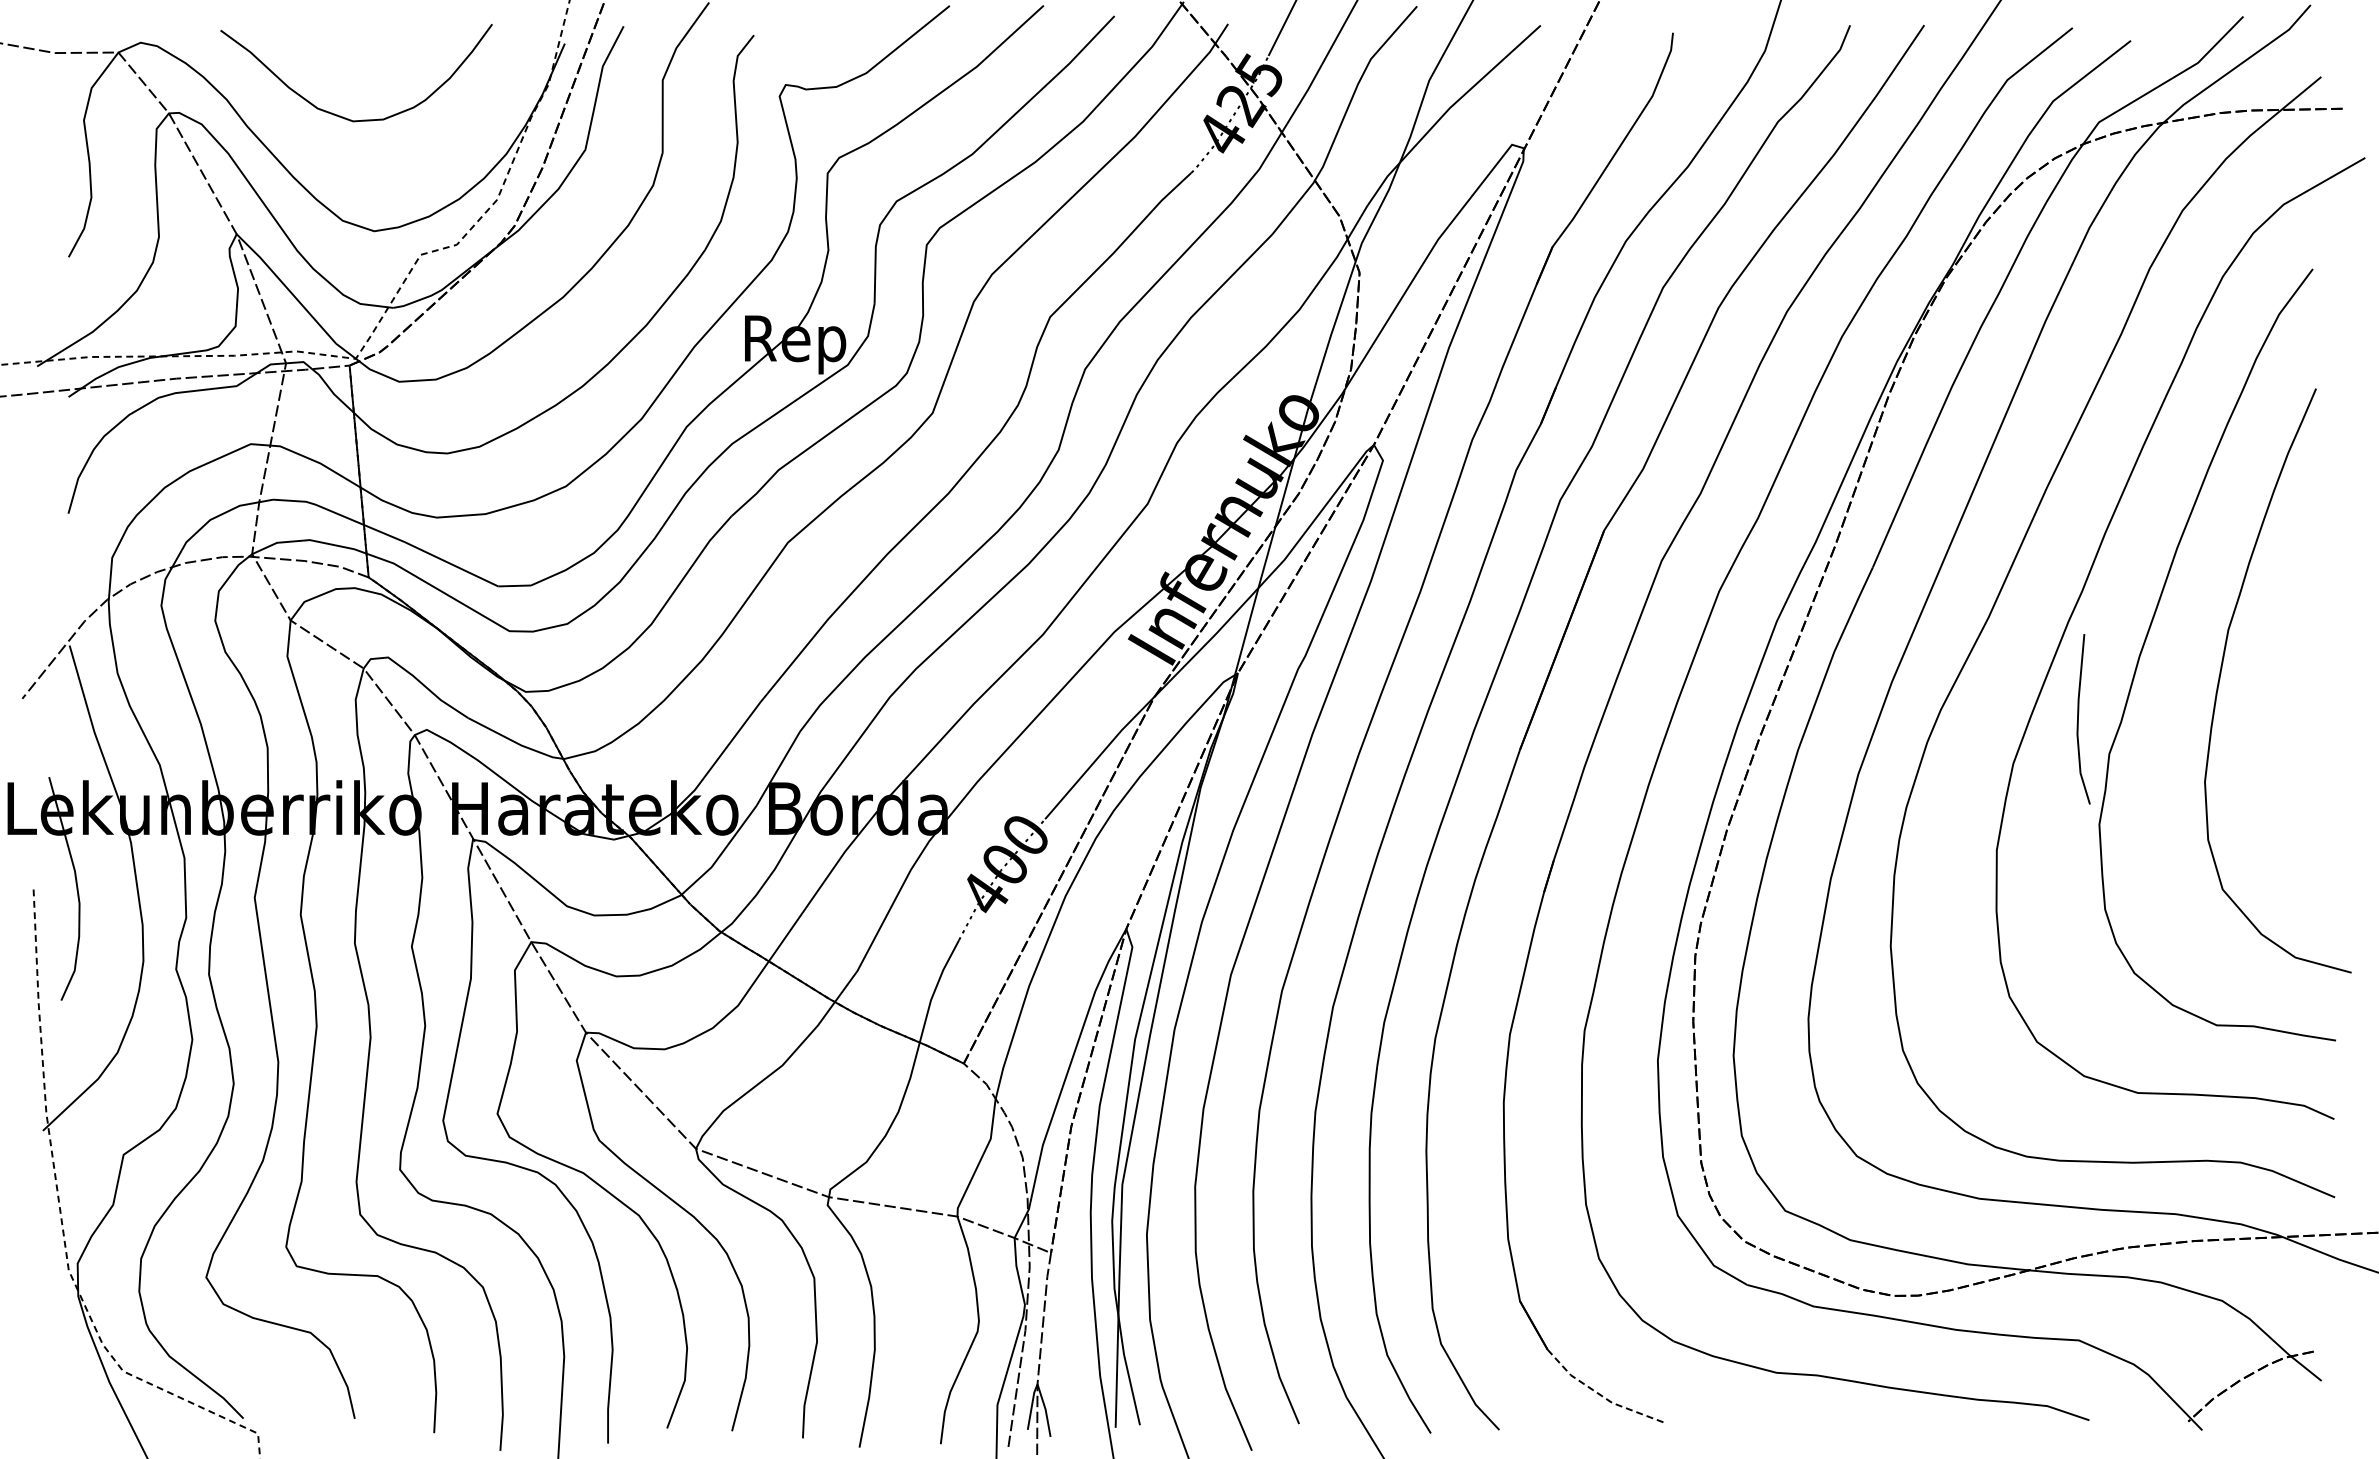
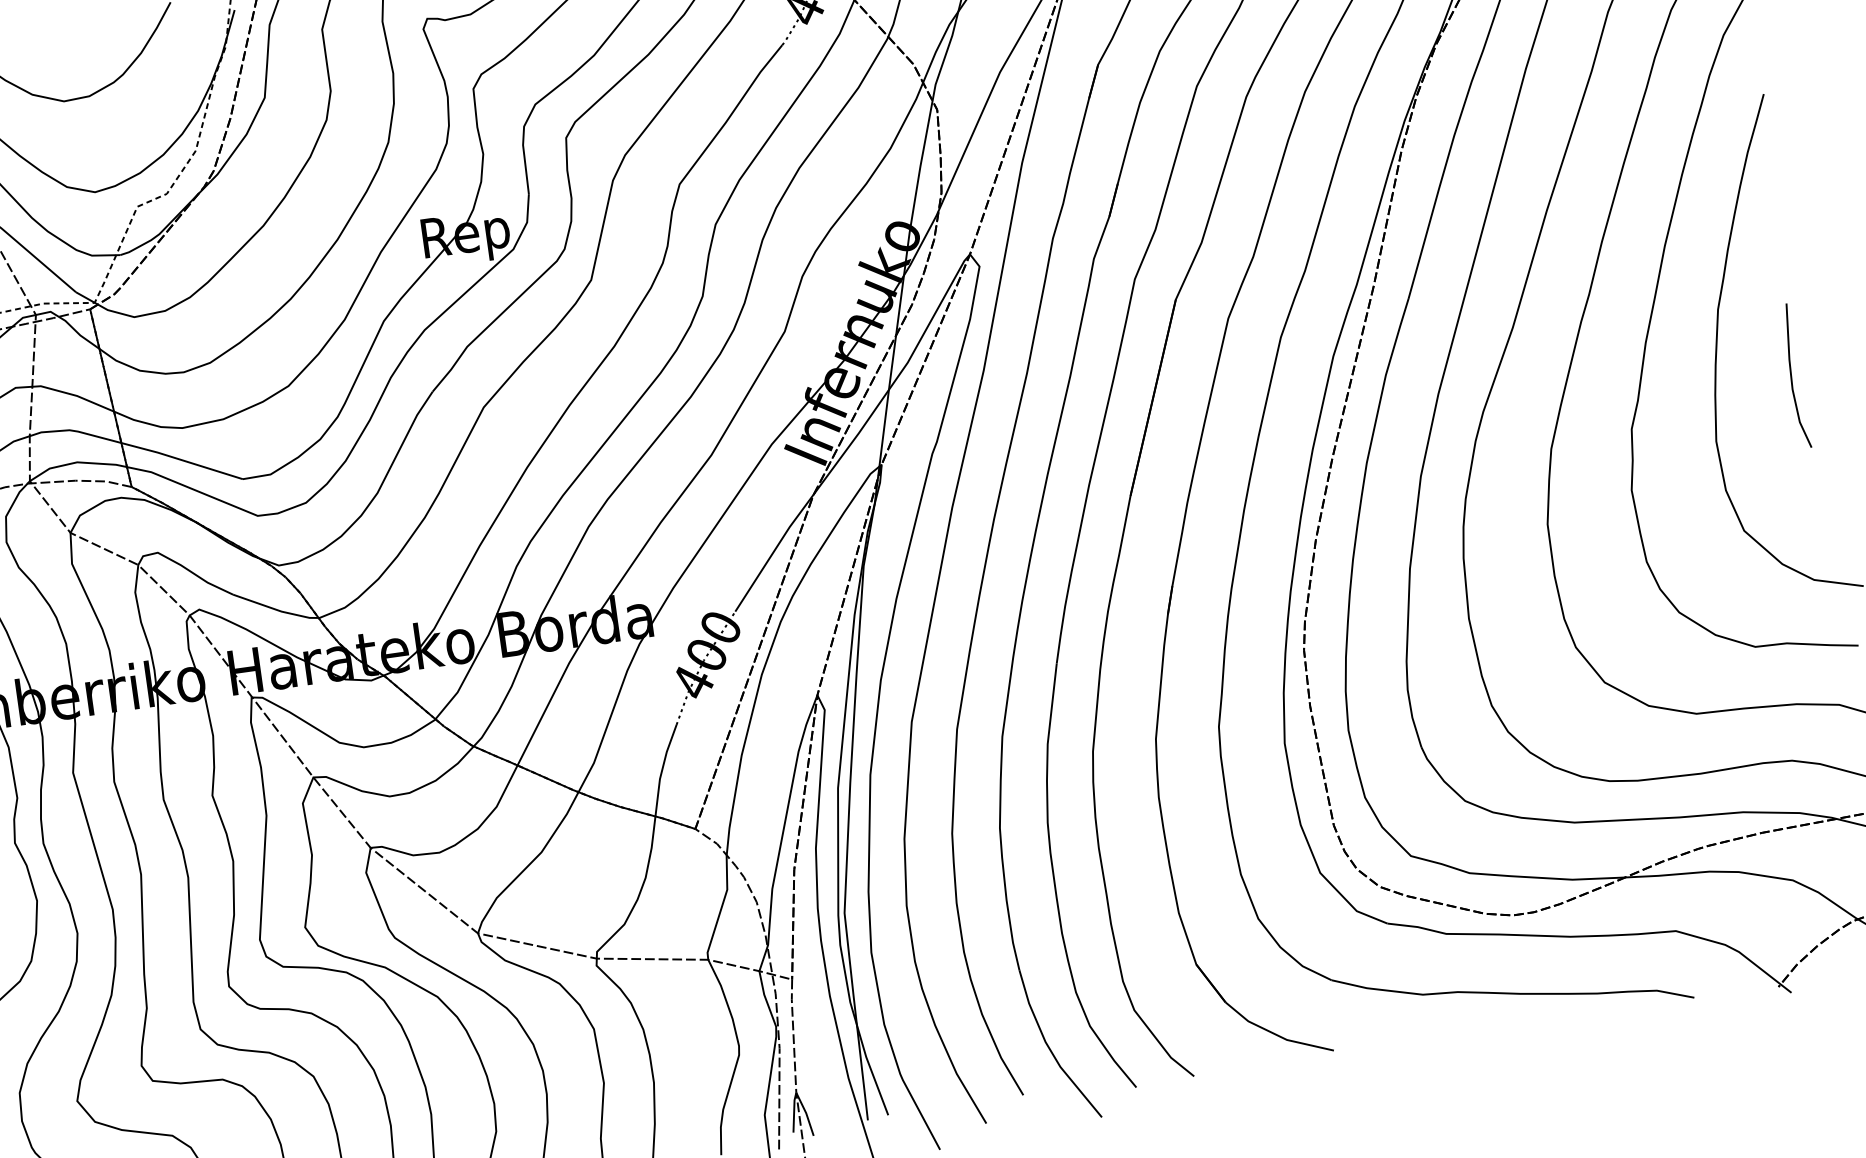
line: (2078, 719) -> (1791, 376), moved
line: (1600, 1395) -> (1275, 1035), dashed -> solid

